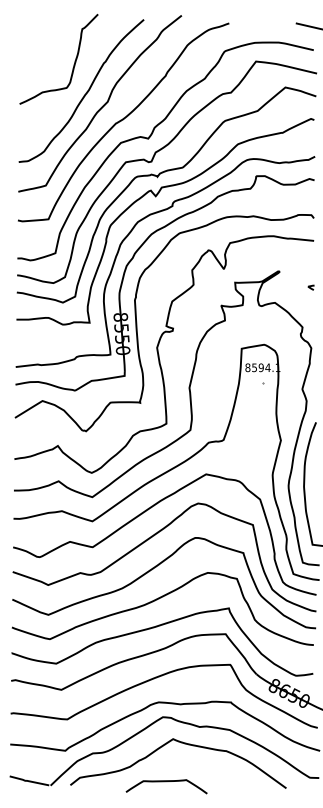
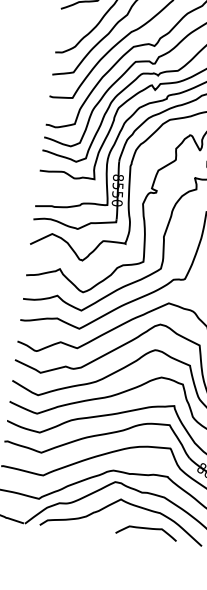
curve: (166, 782) -> (146, 529), moved

